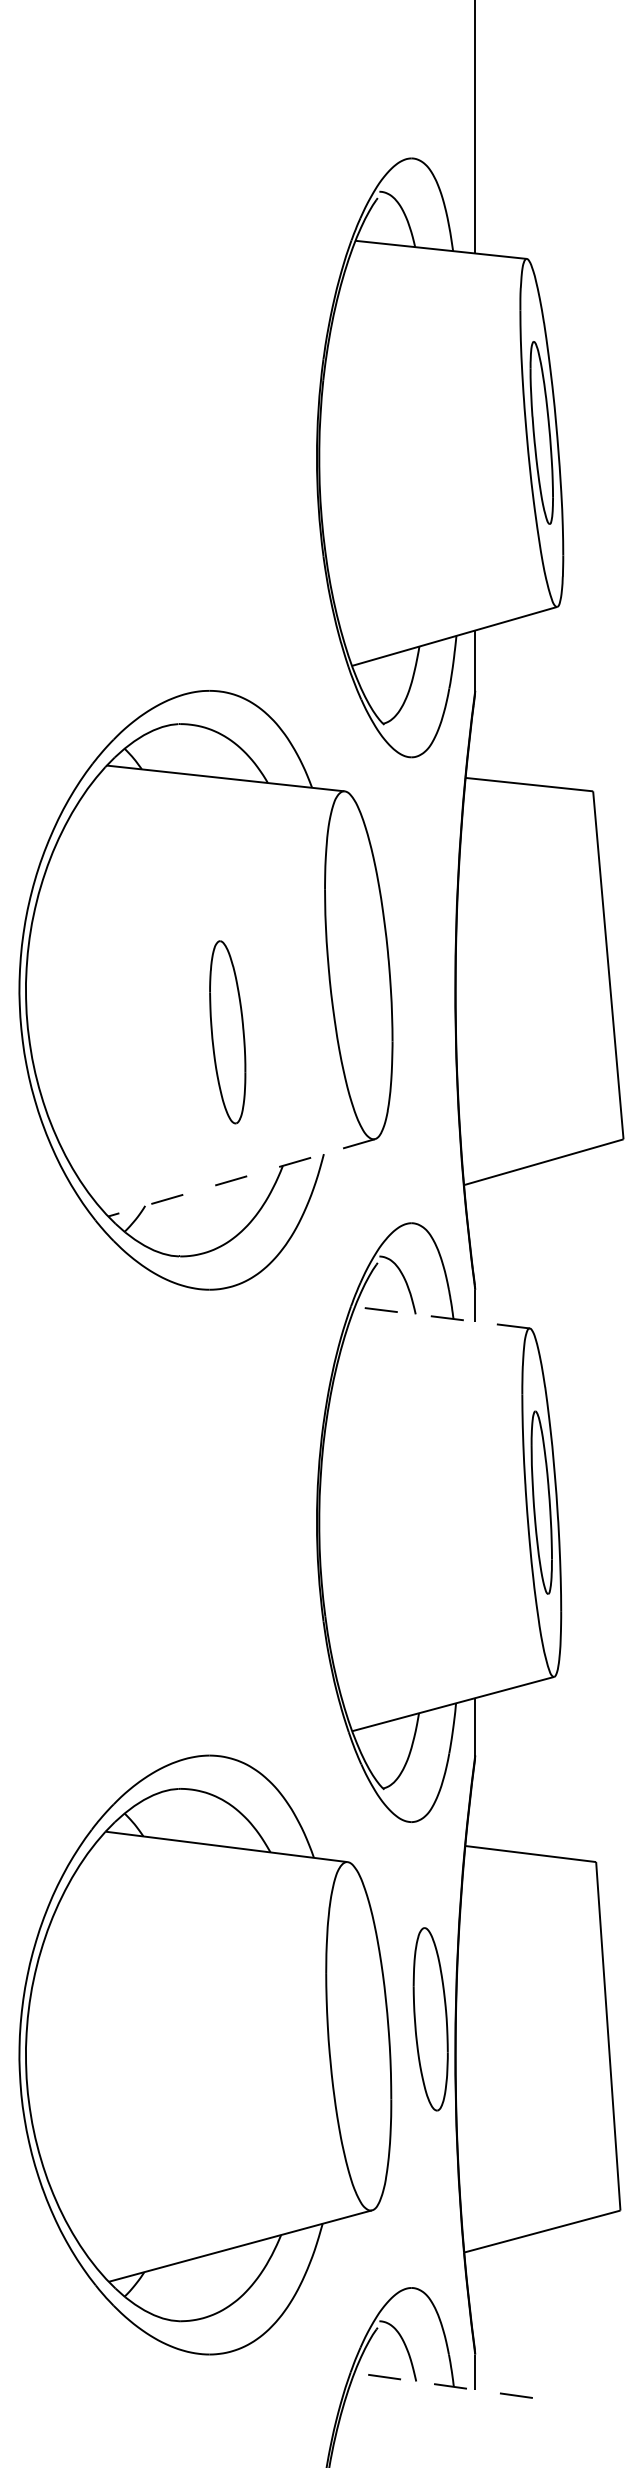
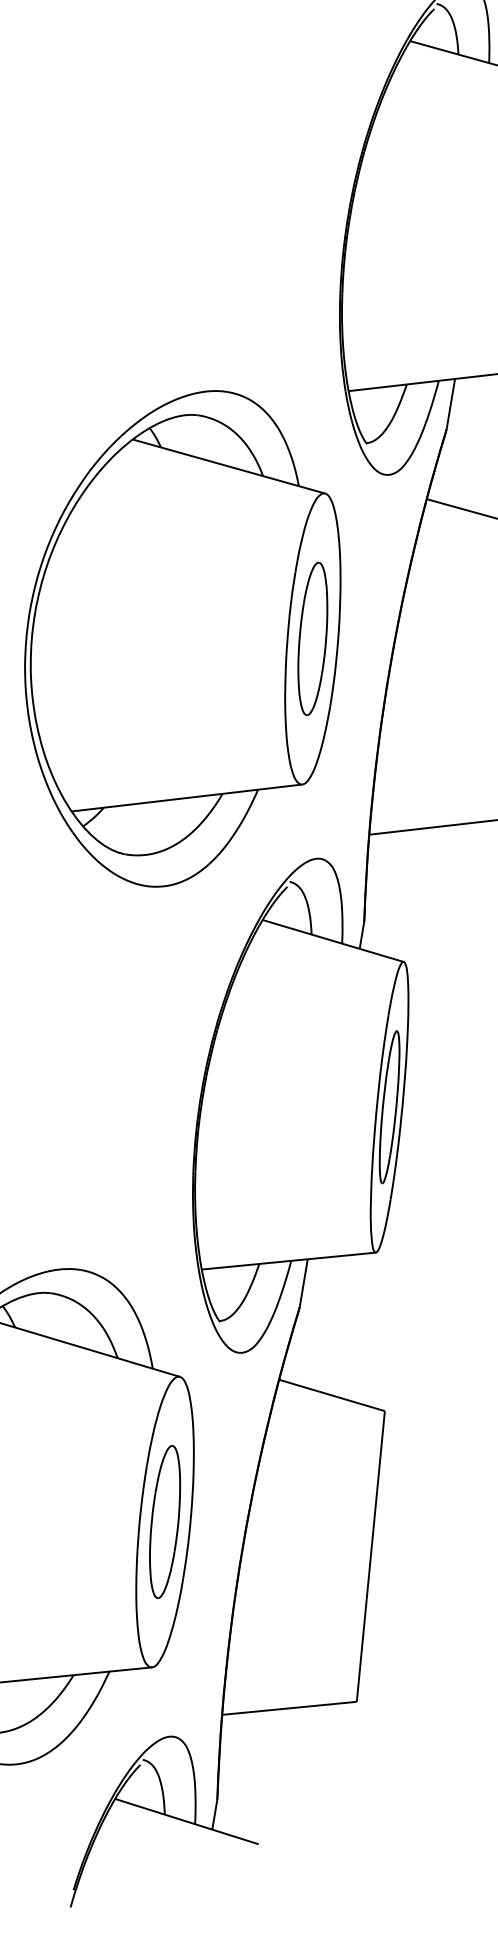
part: (227, 1032) -> (312, 639), moved
line: (241, 1177) -> (186, 797), dashed -> solid
line: (441, 1317) -> (332, 940), dashed -> solid
part: (430, 2019) -> (164, 1522), moved
line: (443, 2385) -> (186, 1821), dashed -> solid

